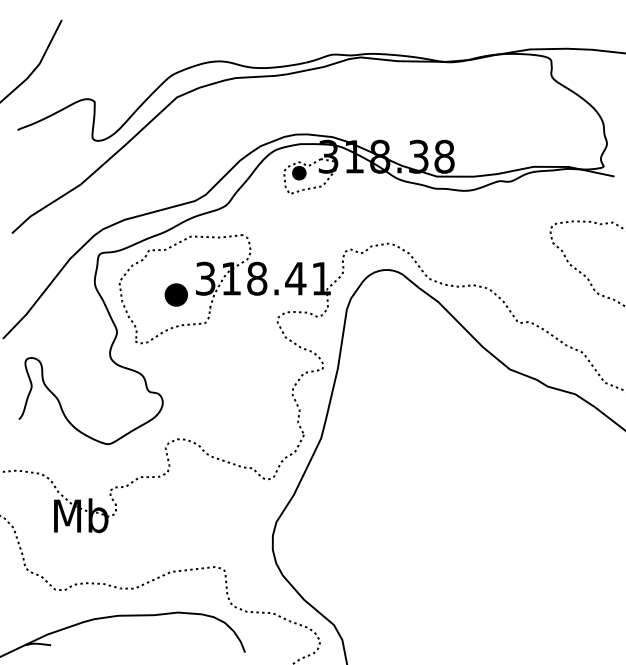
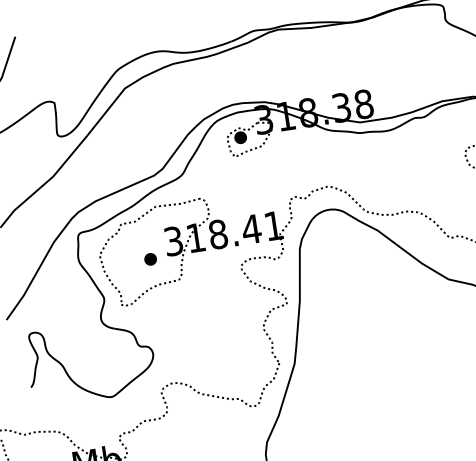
part: (176, 295) -> (150, 259), size x0.62

